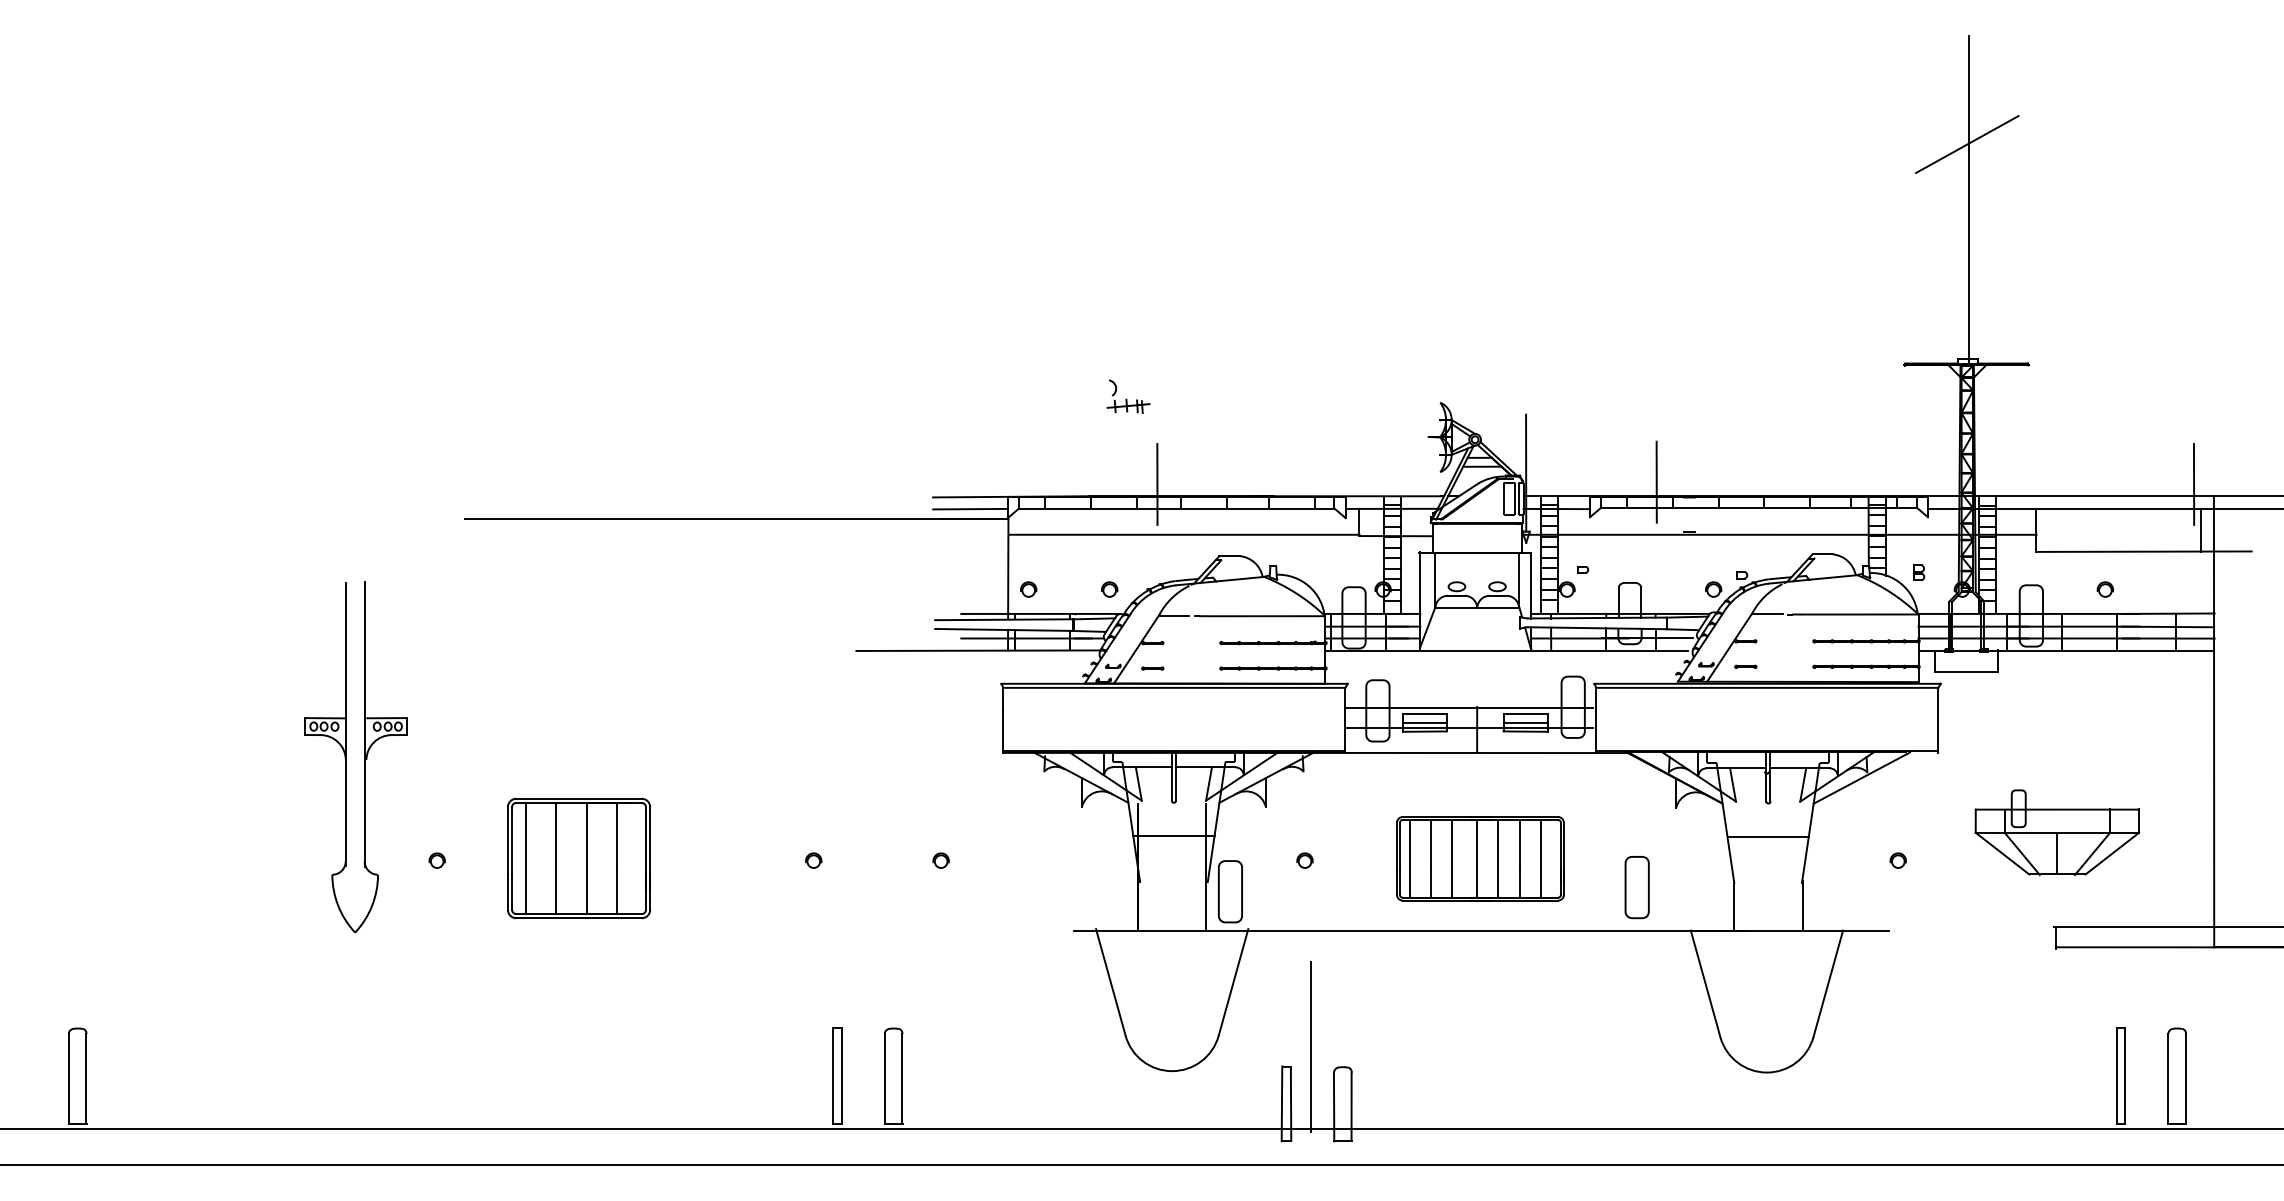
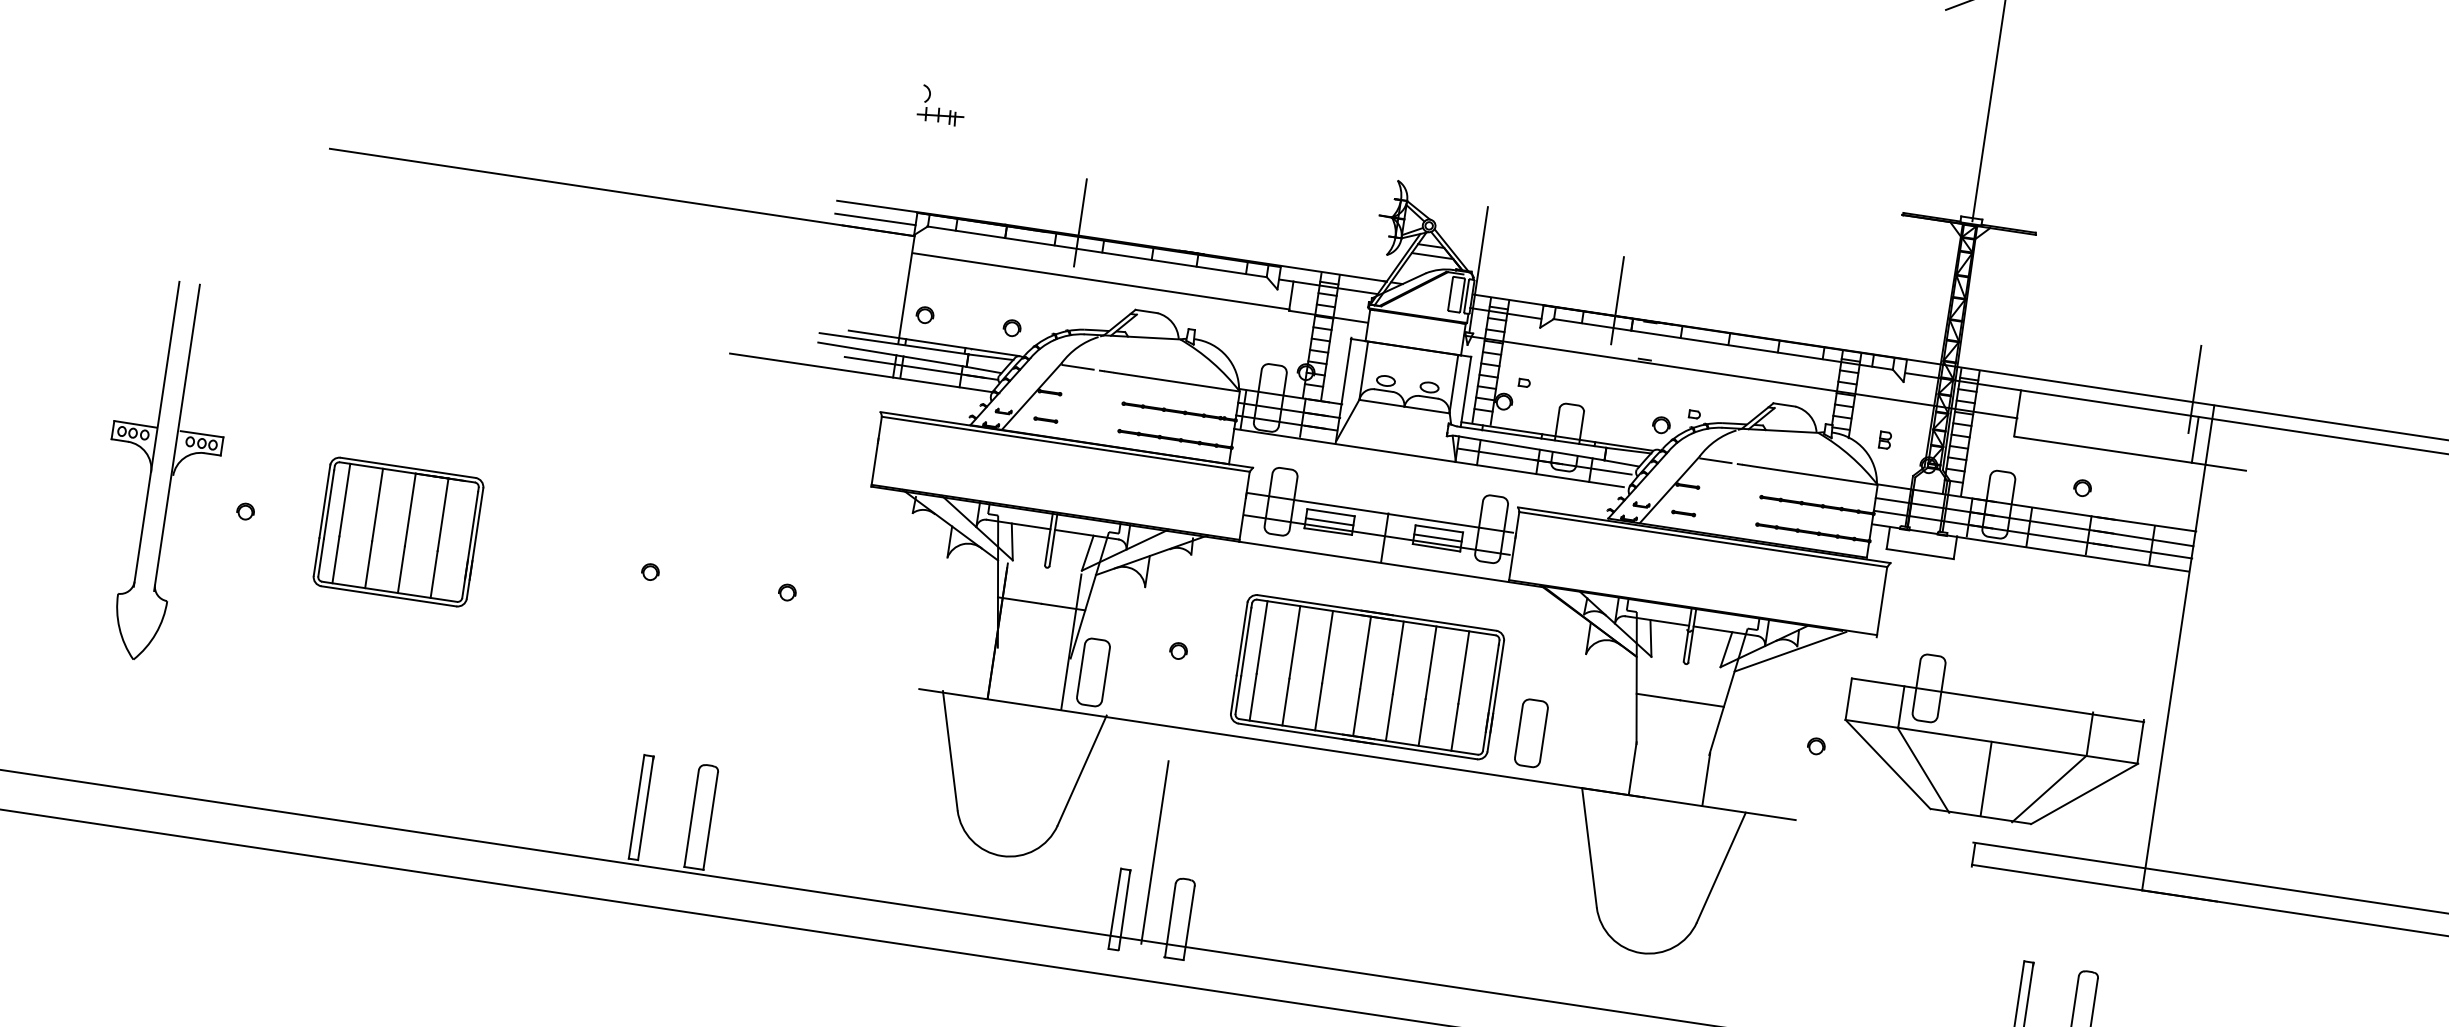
part: (1128, 396) -> (941, 105), moved
part: (346, 756) -> (152, 468), moved
part: (2057, 832) -> (1992, 741), size x1.67
part: (1480, 858) -> (1367, 676), size x1.43

